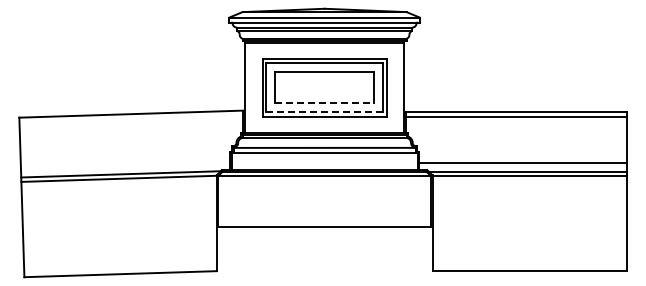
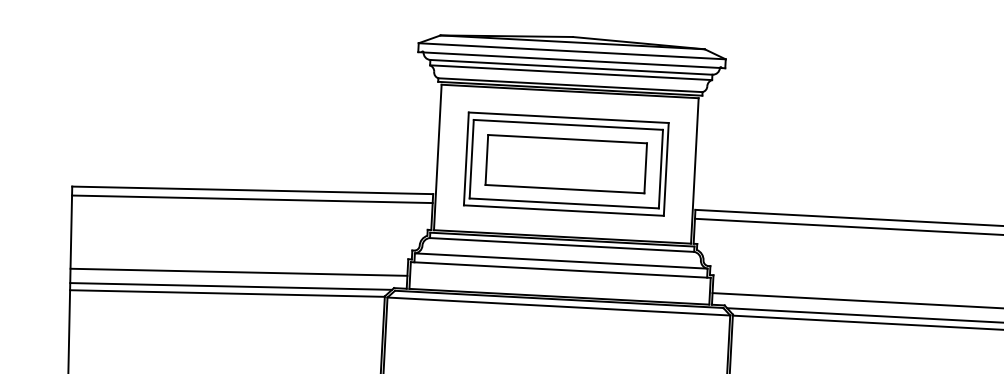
line: (325, 103) -> (566, 189), dashed -> solid
line: (324, 112) -> (564, 204), dashed -> solid
line: (131, 119) -> (252, 198), added
line: (125, 165) -> (239, 272), added

